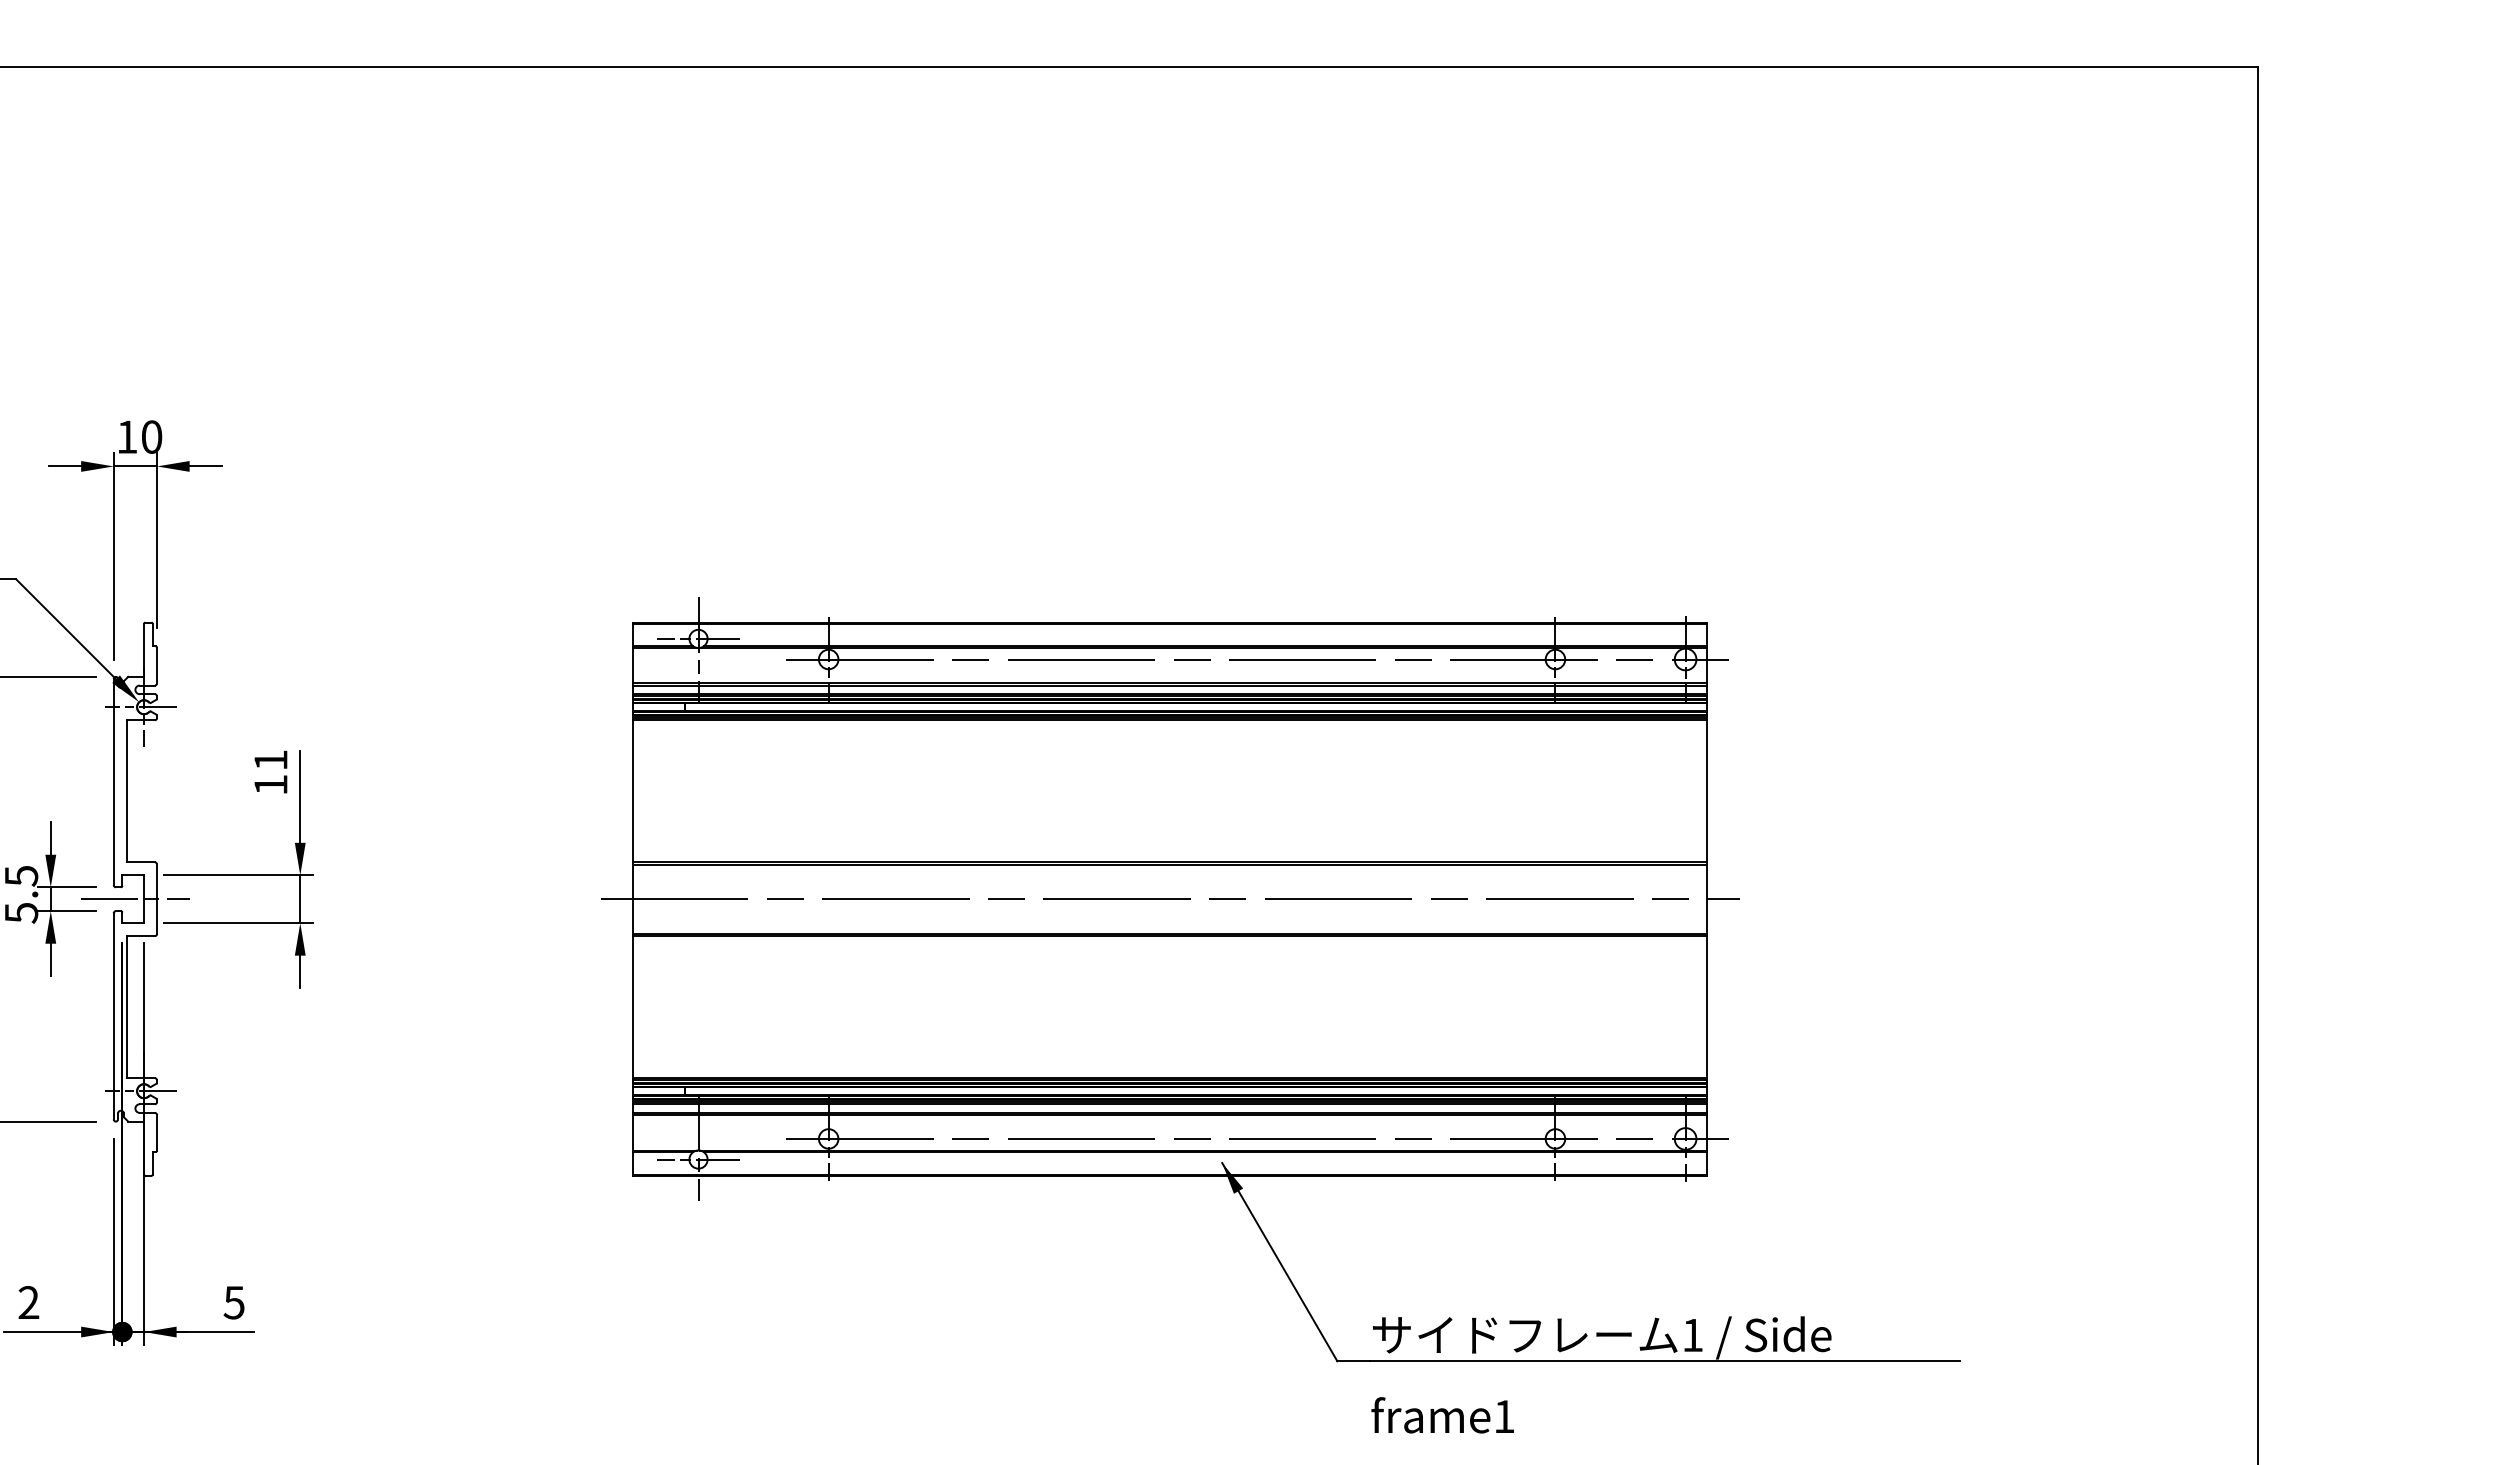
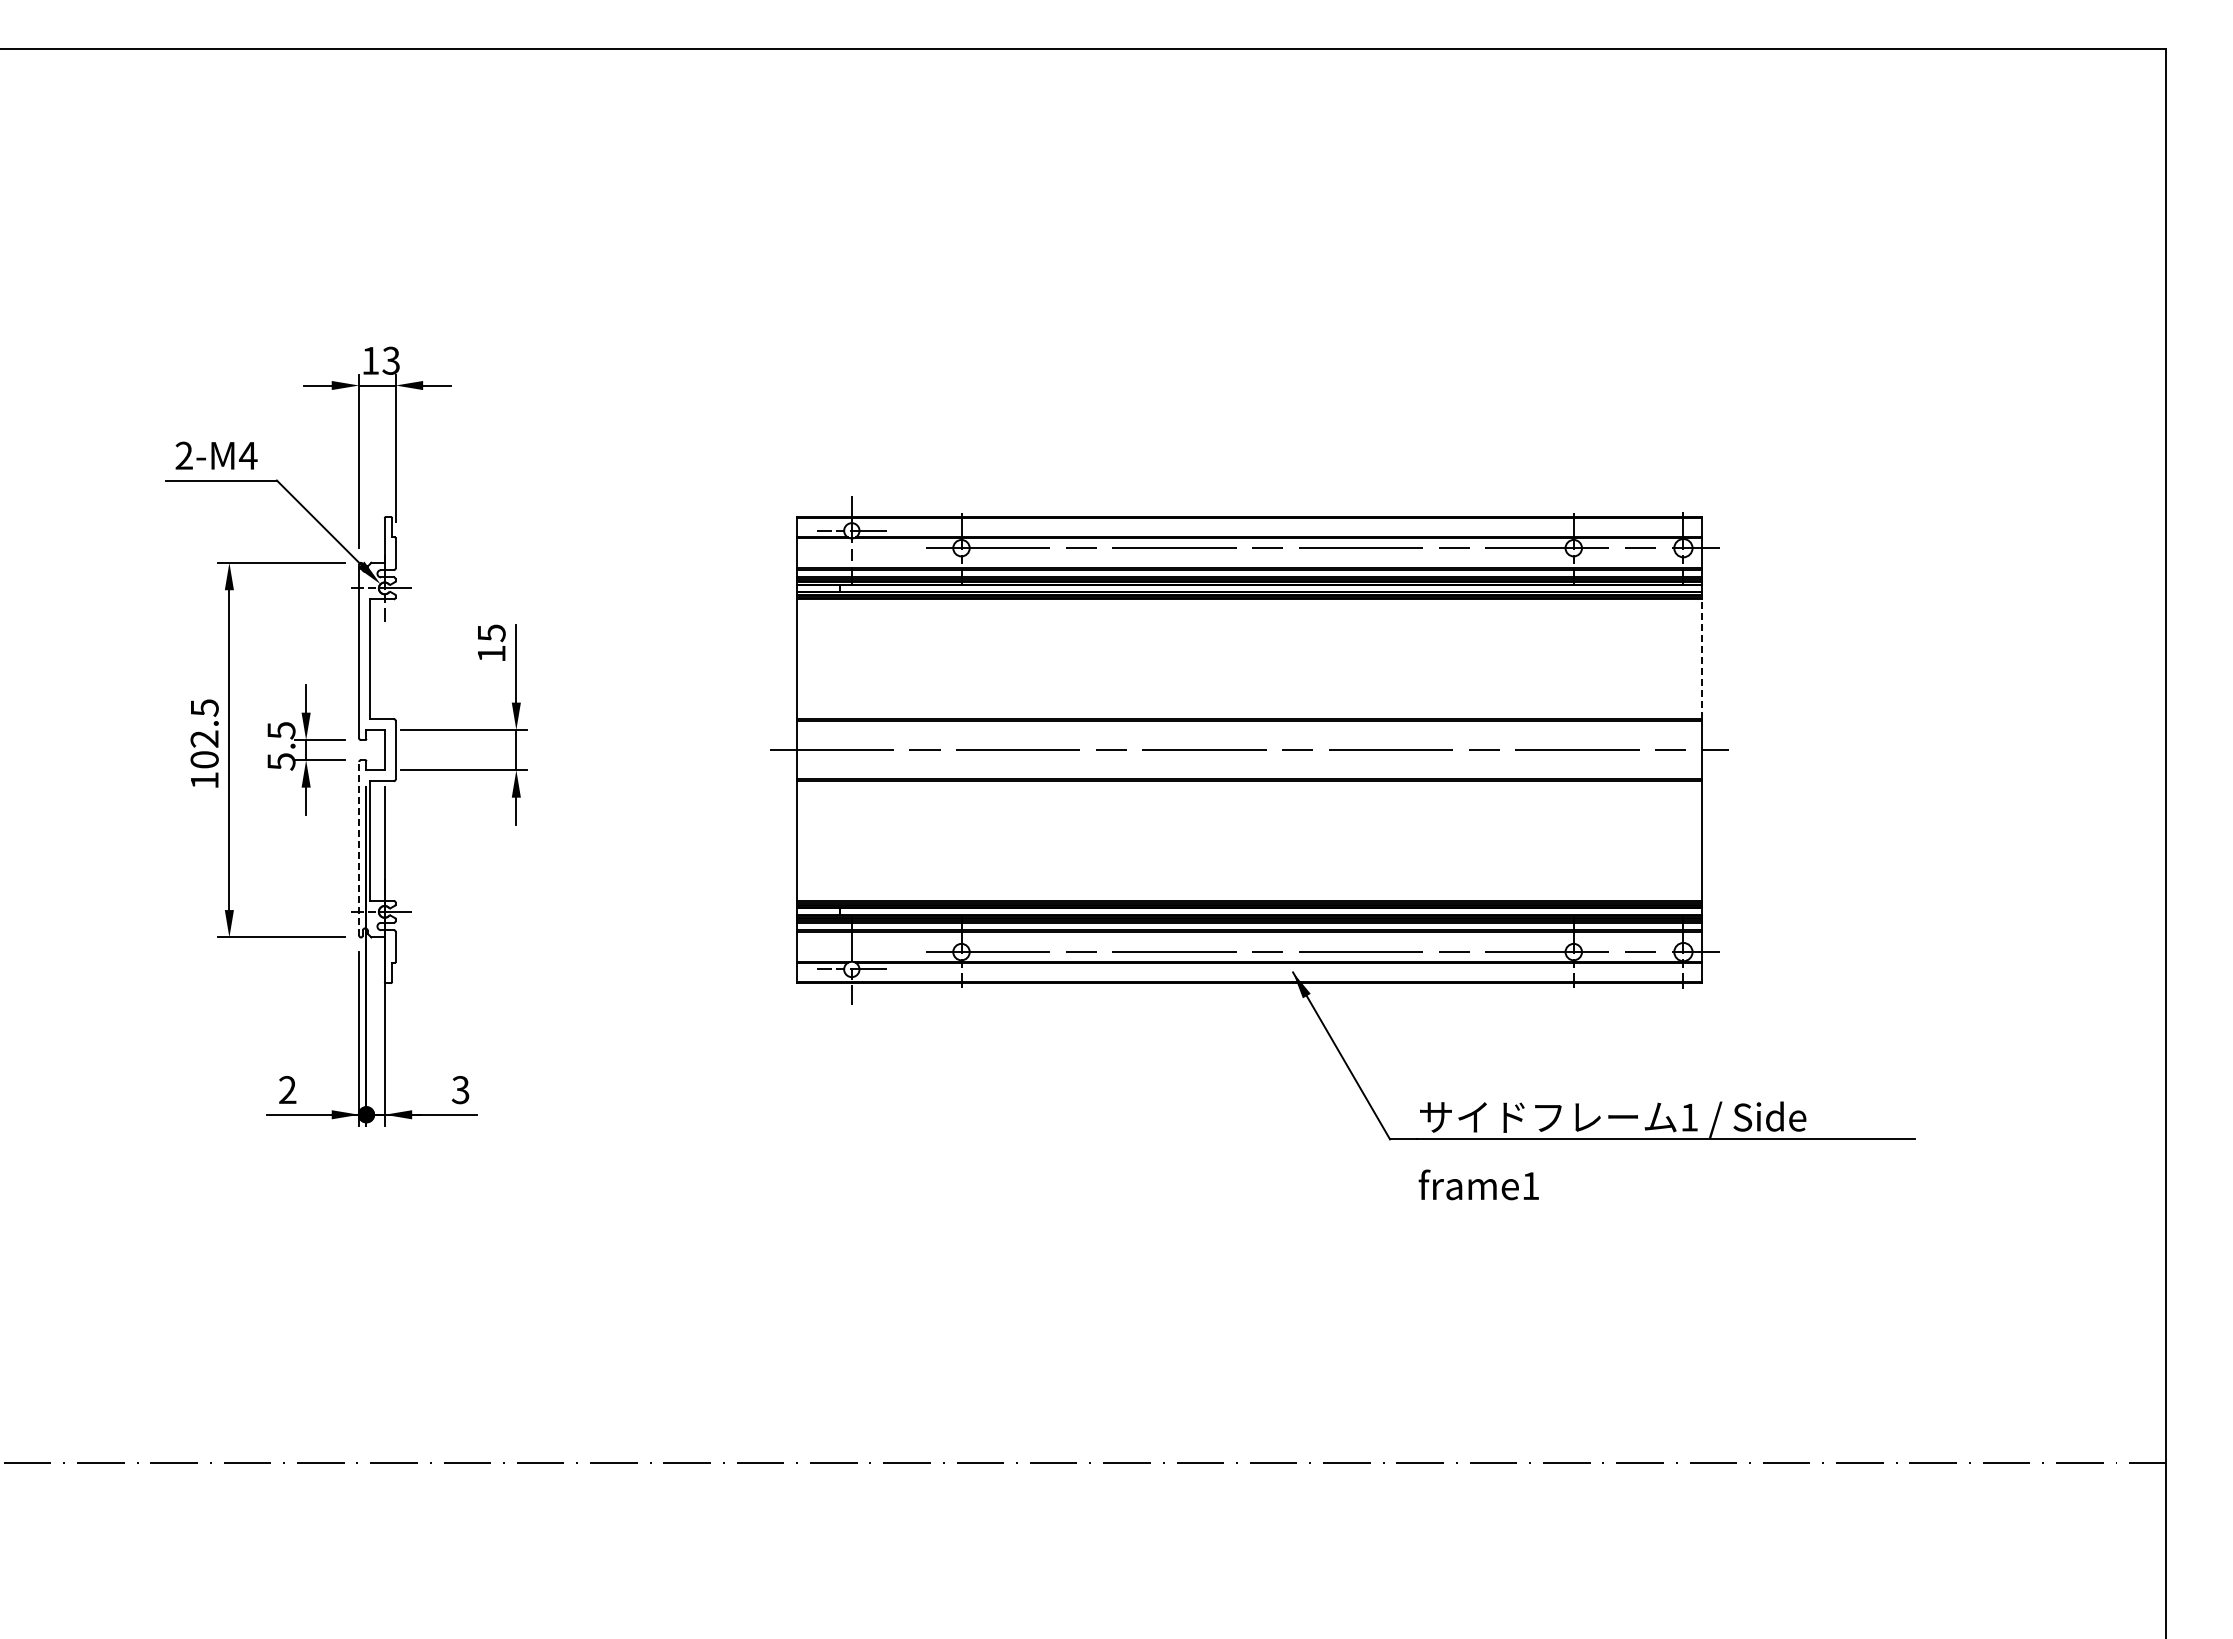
text: (150, 436) -> (390, 360), 10 -> 13
text: (270, 760) -> (491, 633), 11 -> 15
line: (1707, 791) -> (1701, 659), solid -> dashed
line: (135, 899) -> (377, 750), removed
line: (114, 1015) -> (359, 848), solid -> dashed
text: (233, 1302) -> (460, 1089), 5 -> 3

